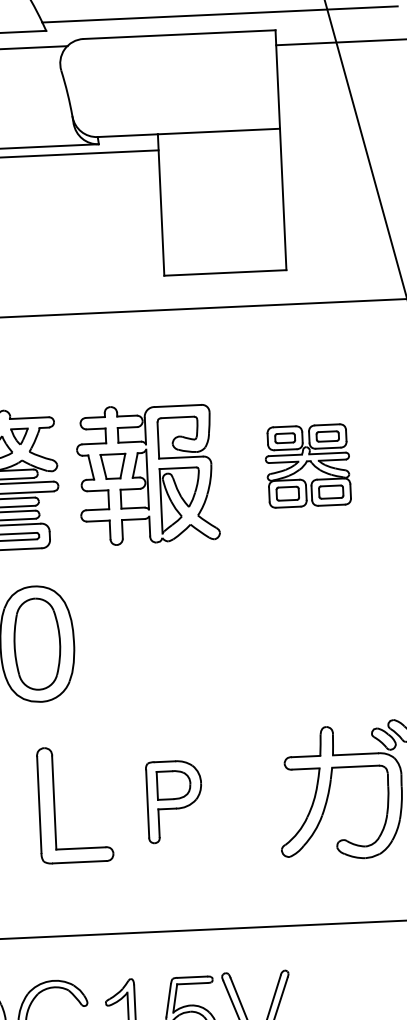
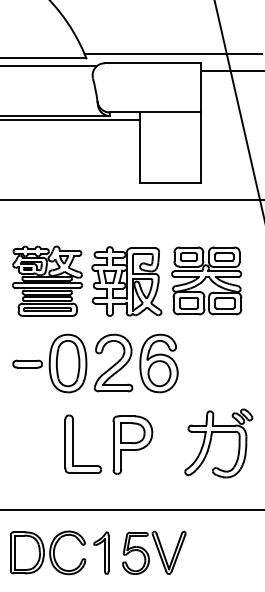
part: (307, 465) -> (206, 280), size x1.67
part: (172, 637) -> (135, 363), added
part: (173, 800) -> (132, 444), size x1.43

